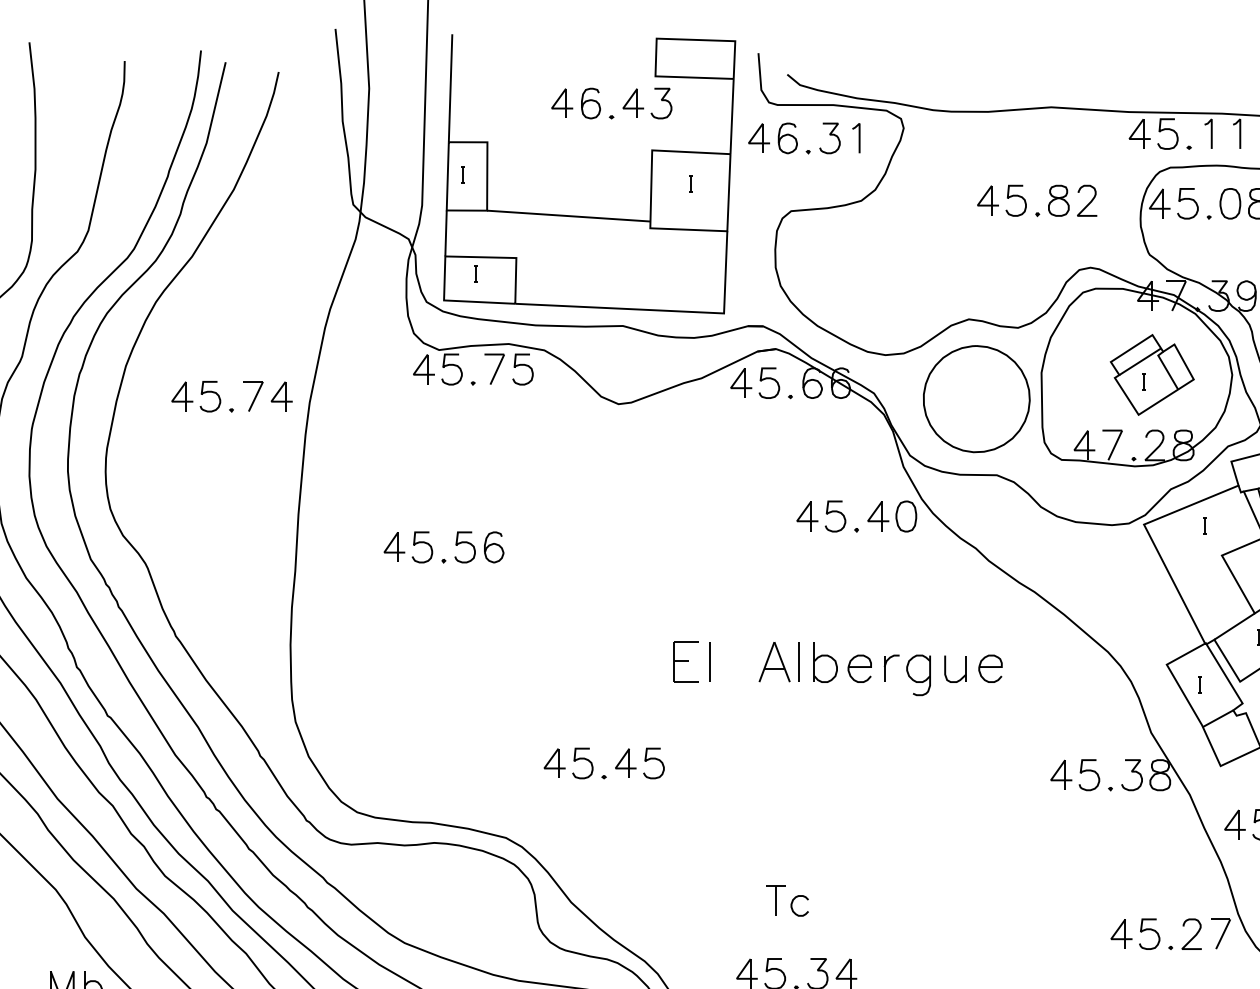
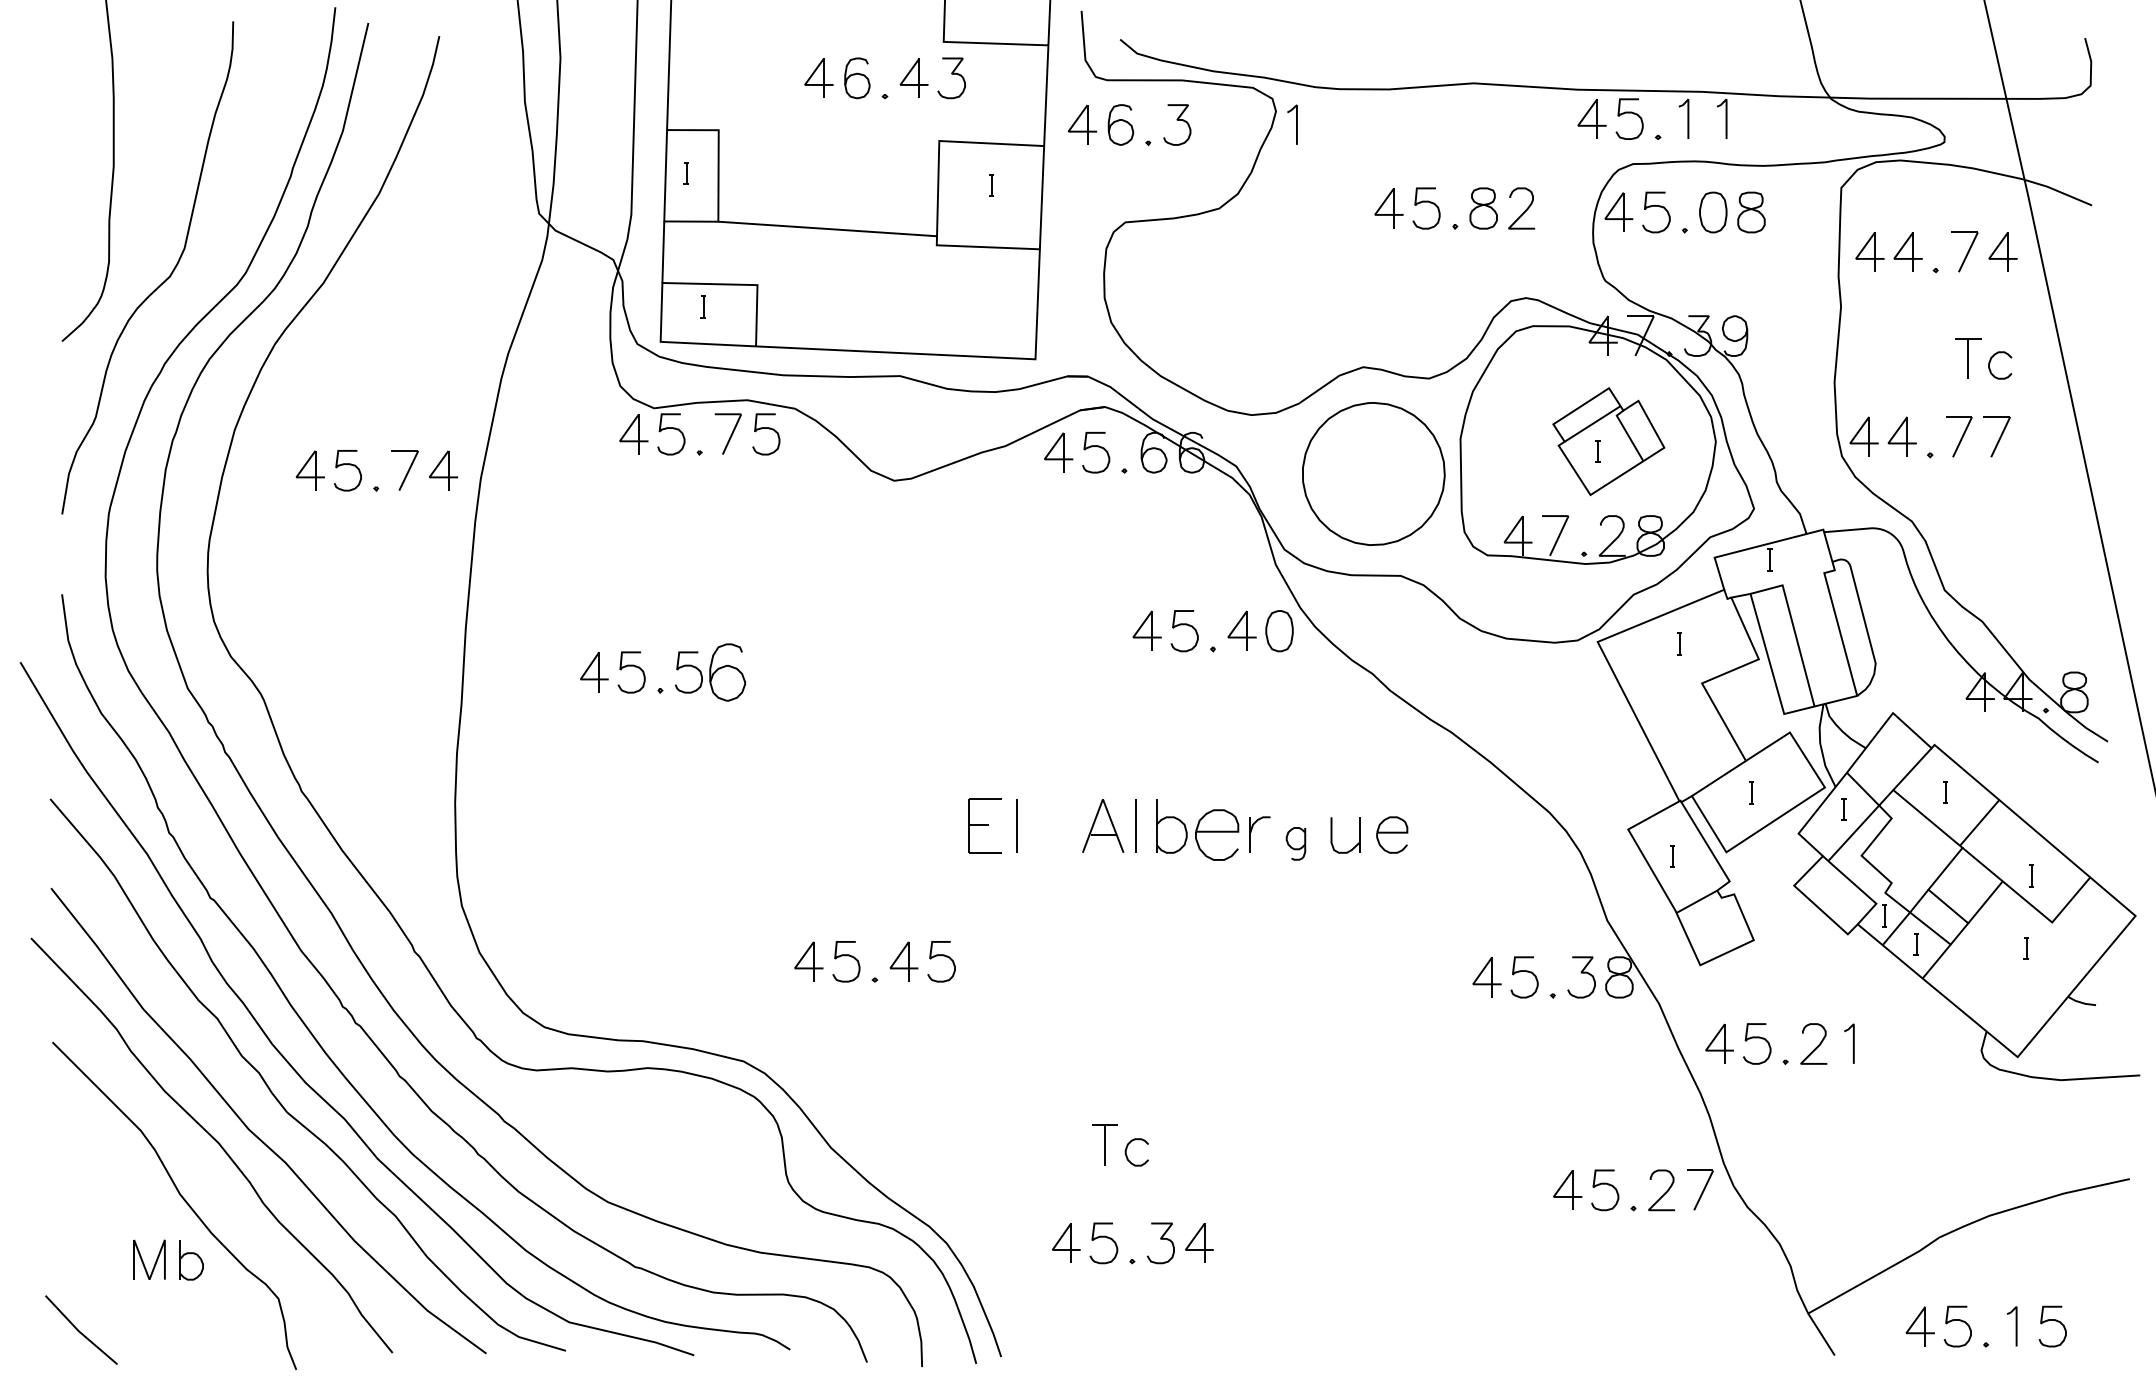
line: (859, 138) -> (1296, 124), moved
part: (493, 547) -> (727, 672), size x1.4
part: (860, 668) -> (1217, 834), size x1.4
part: (918, 675) -> (1295, 843), size x0.6

